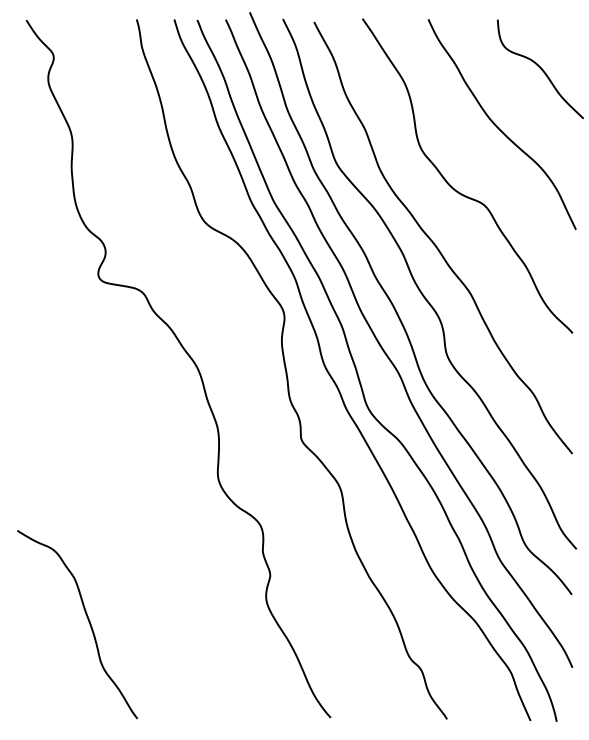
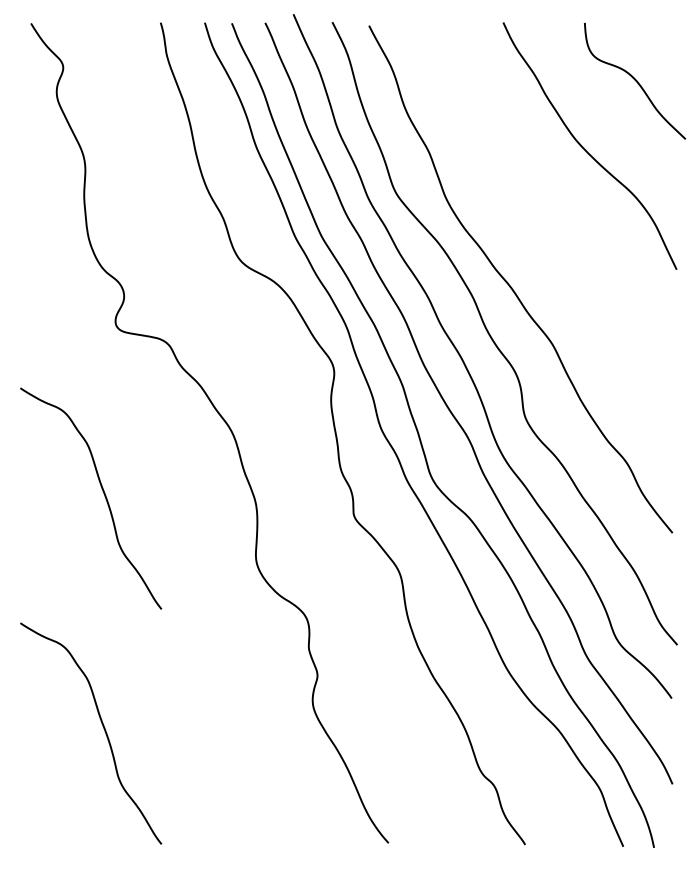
part: (457, 190) -> (537, 223), removed
curve: (87, 419) -> (102, 492), added

